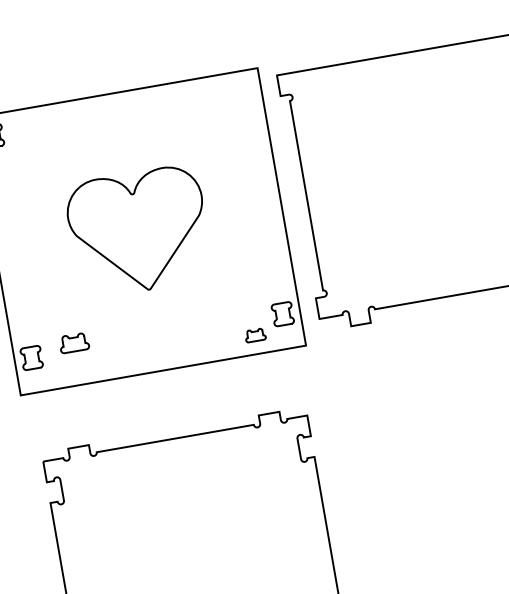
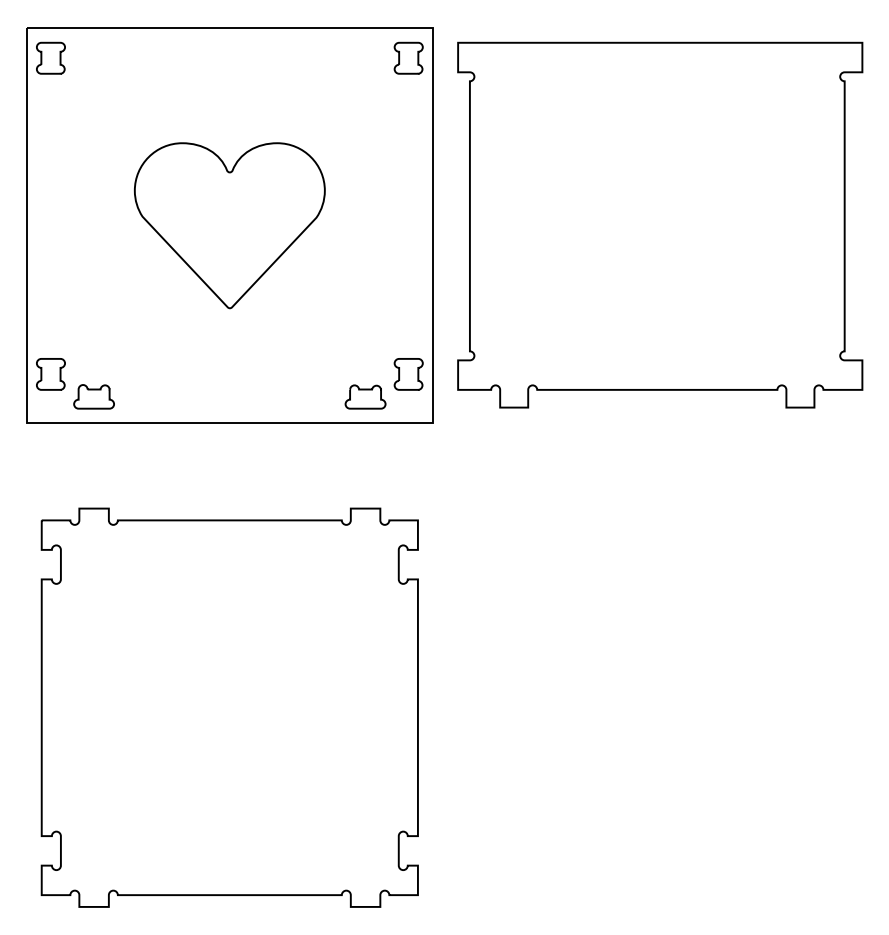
part: (243, 91) -> (408, 57), added
part: (255, 334) -> (365, 396), size x1.43
part: (73, 342) -> (93, 396), moved

